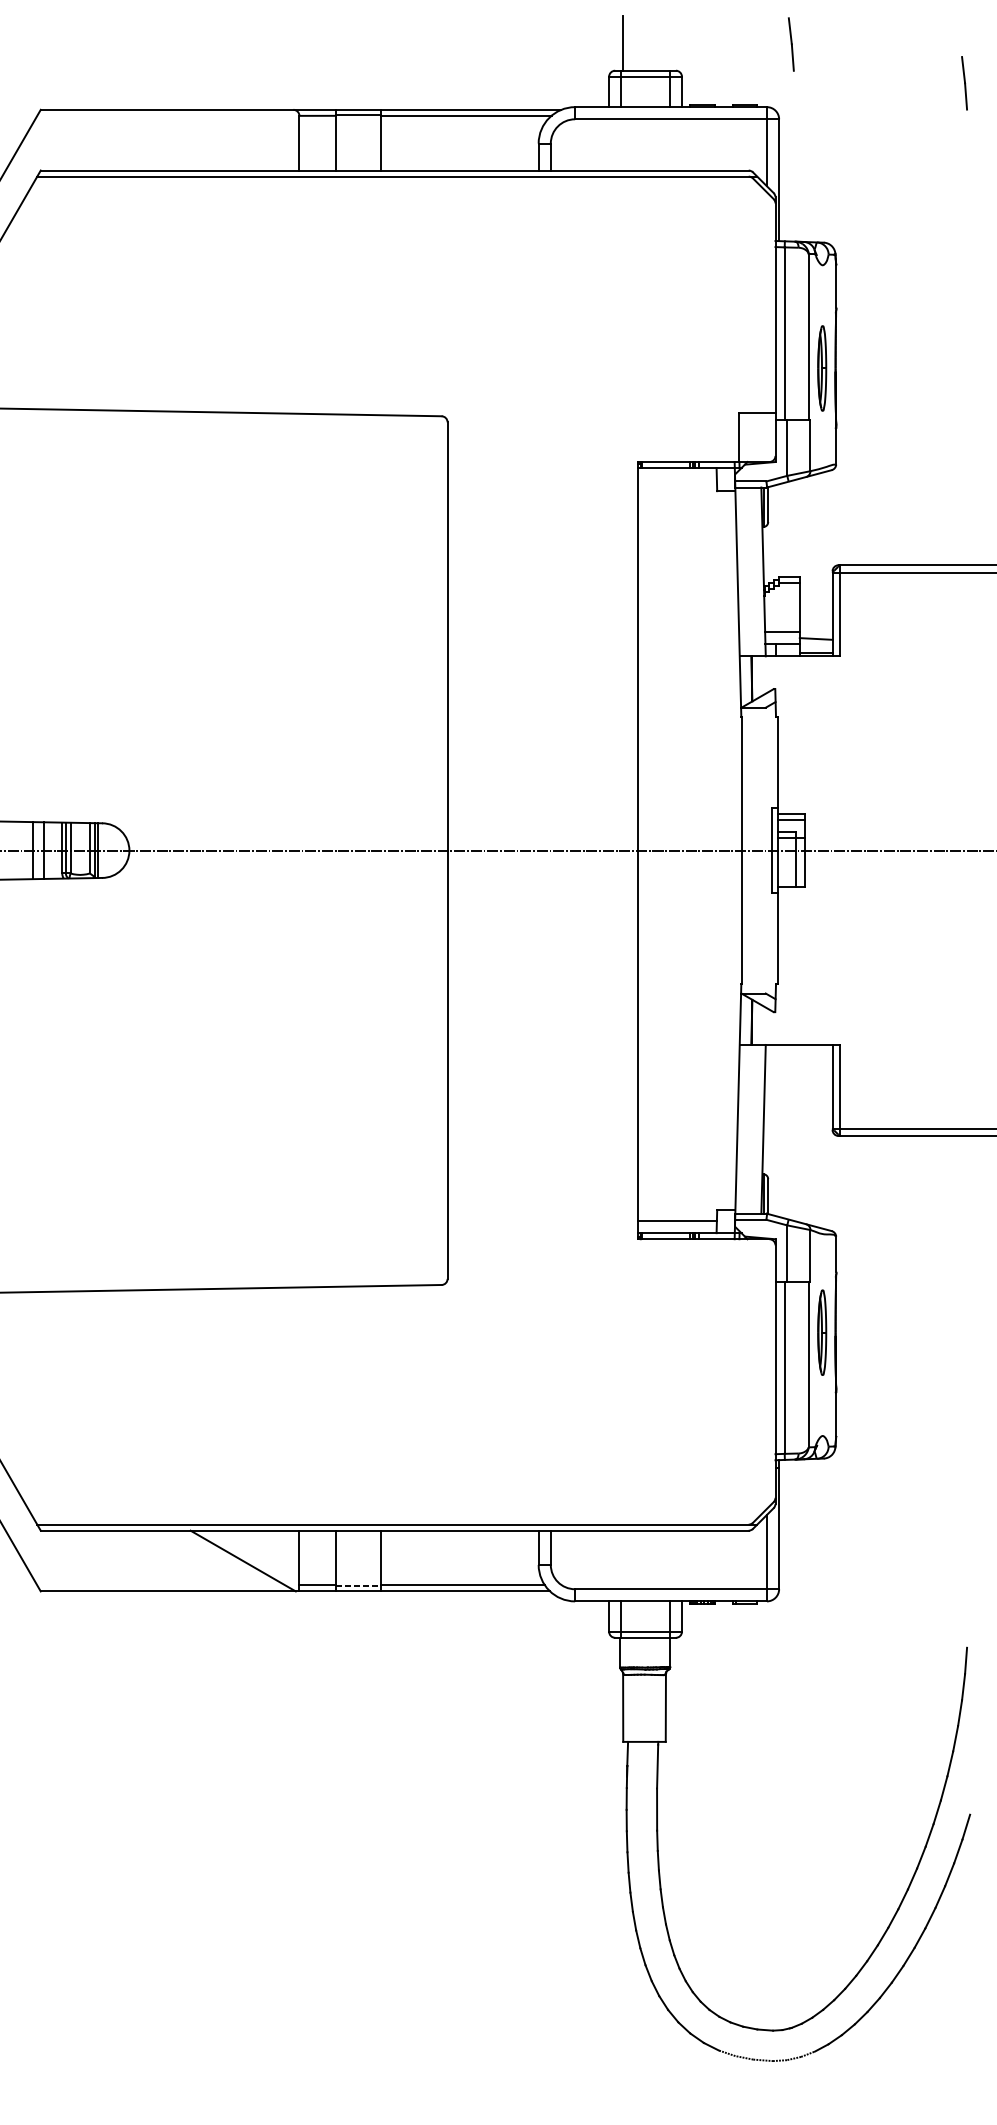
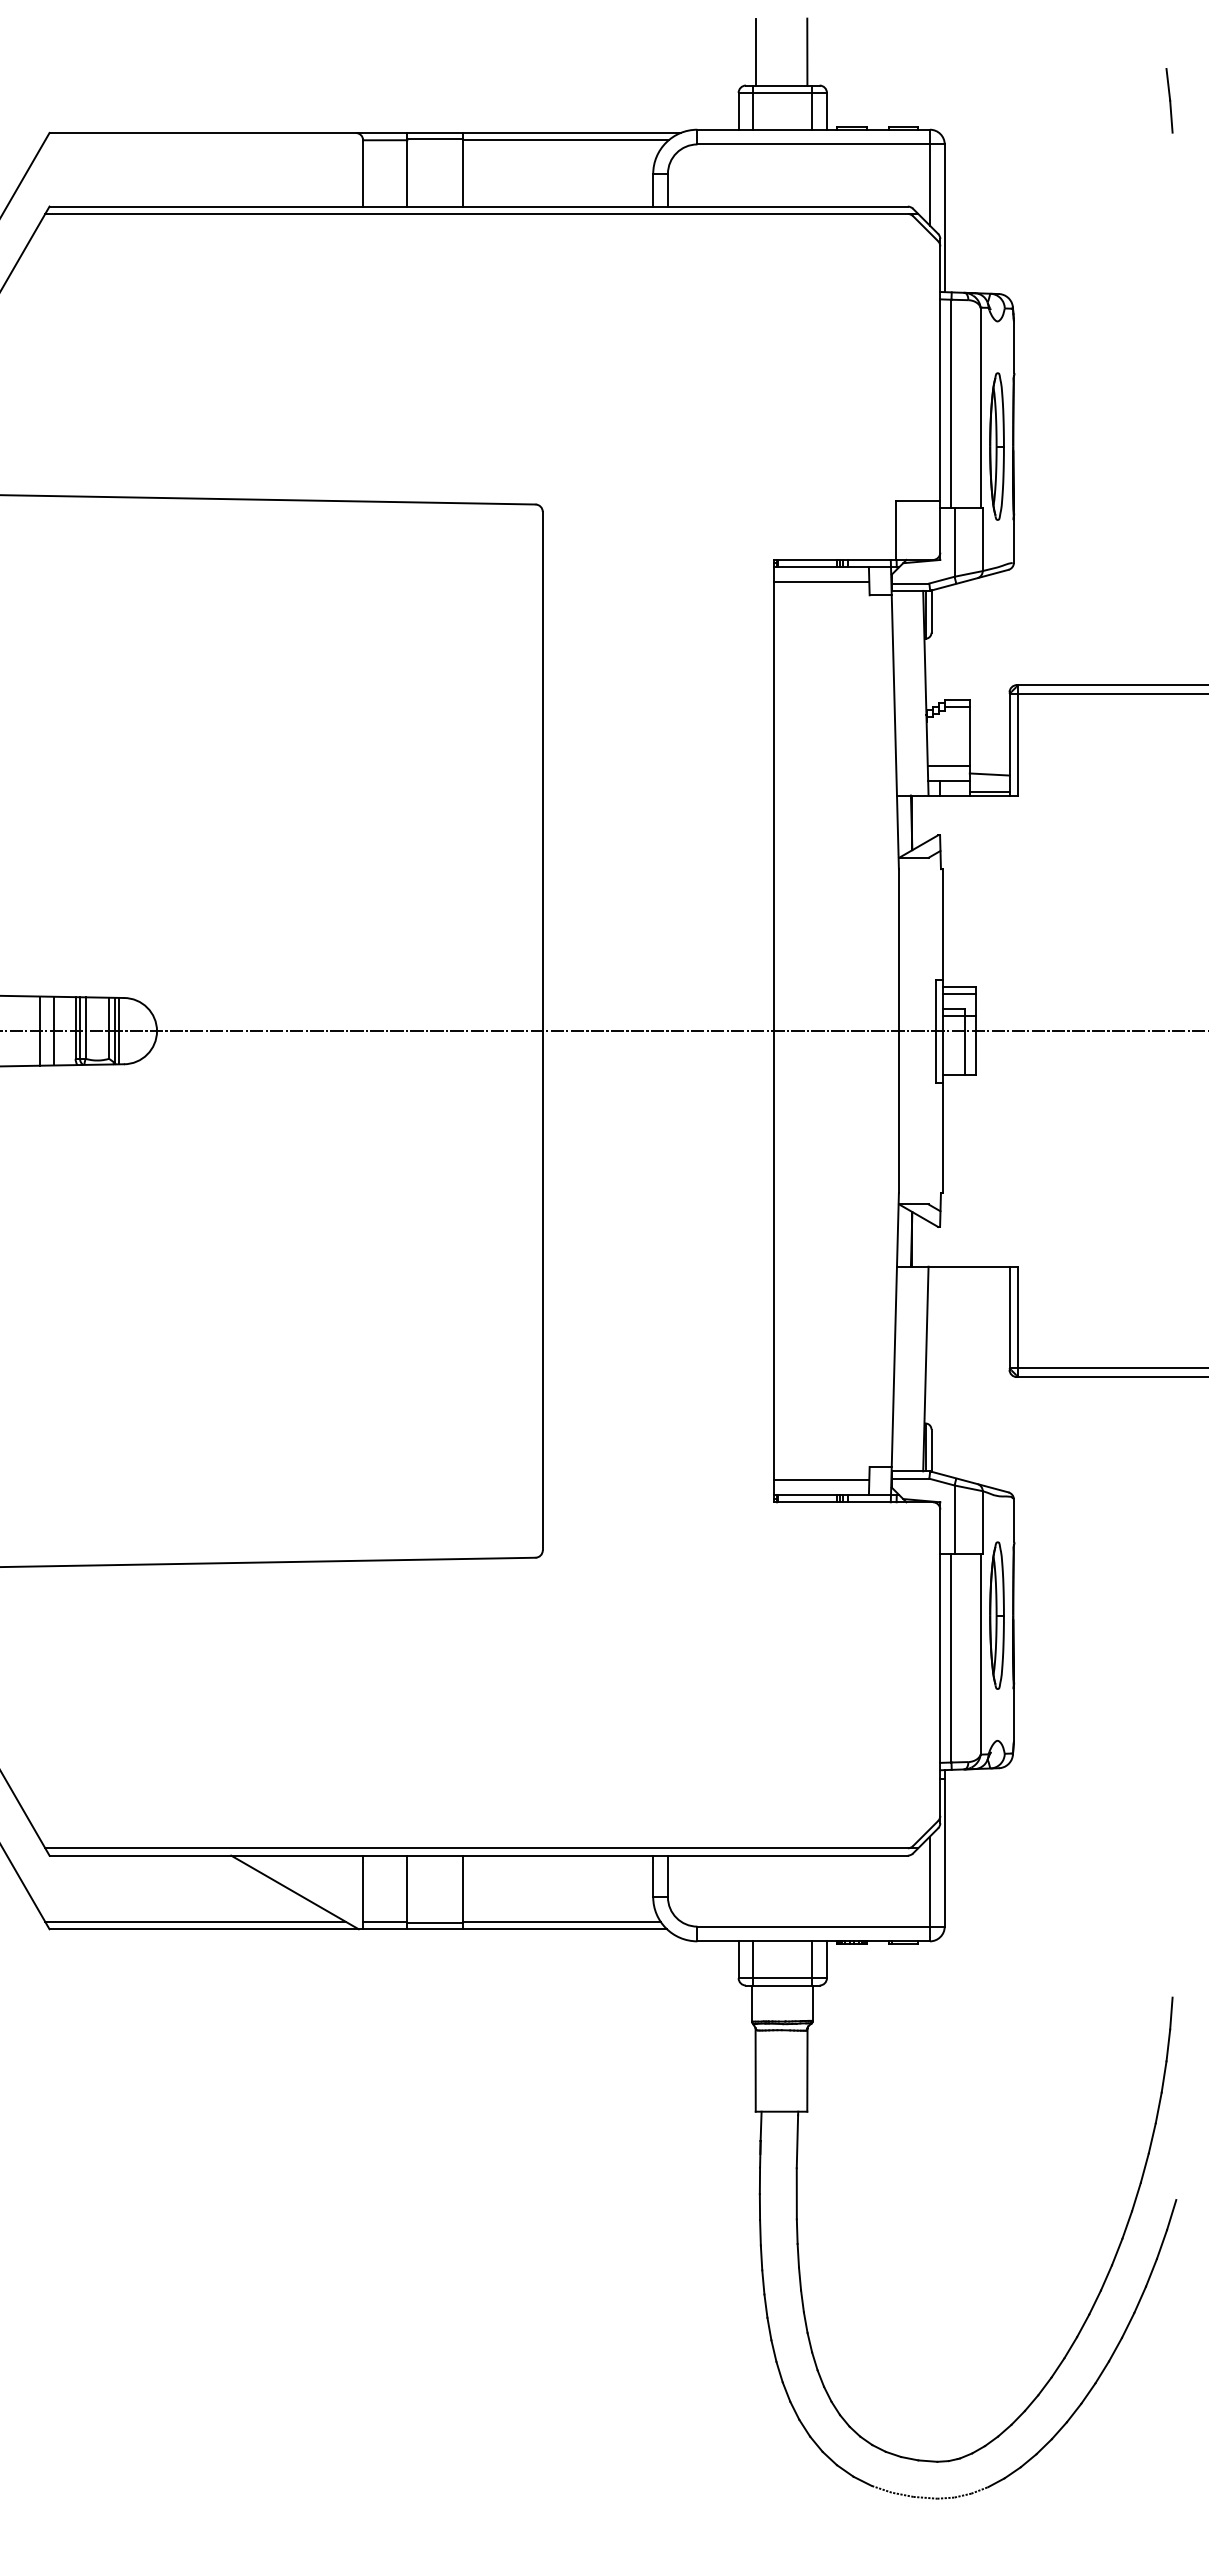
line: (665, 42) -> (807, 51), added
line: (791, 44) -> (959, 53), removed
part: (821, 368) -> (996, 446), size x1.43
line: (677, 480) -> (821, 582), added
part: (821, 1332) -> (996, 1615), size x1.43
line: (161, 1585) -> (195, 1922), added
line: (358, 1586) -> (434, 1923), dashed -> solid

